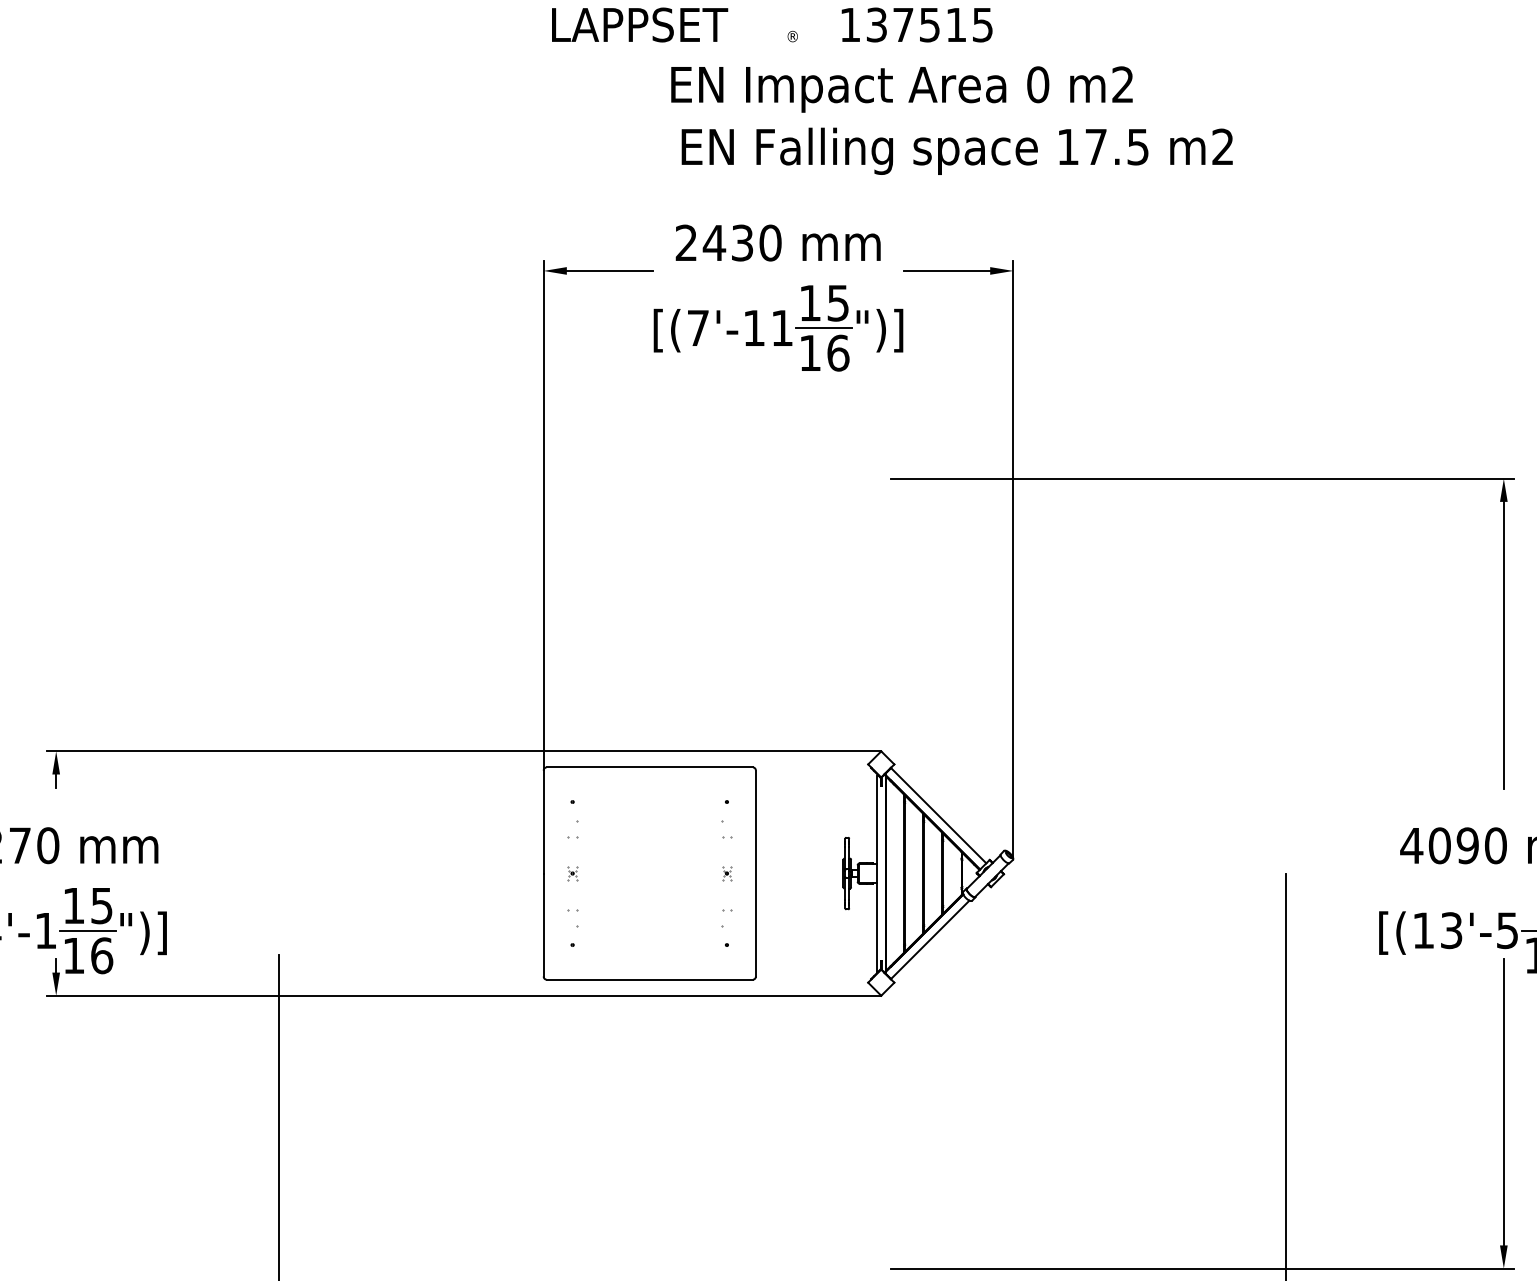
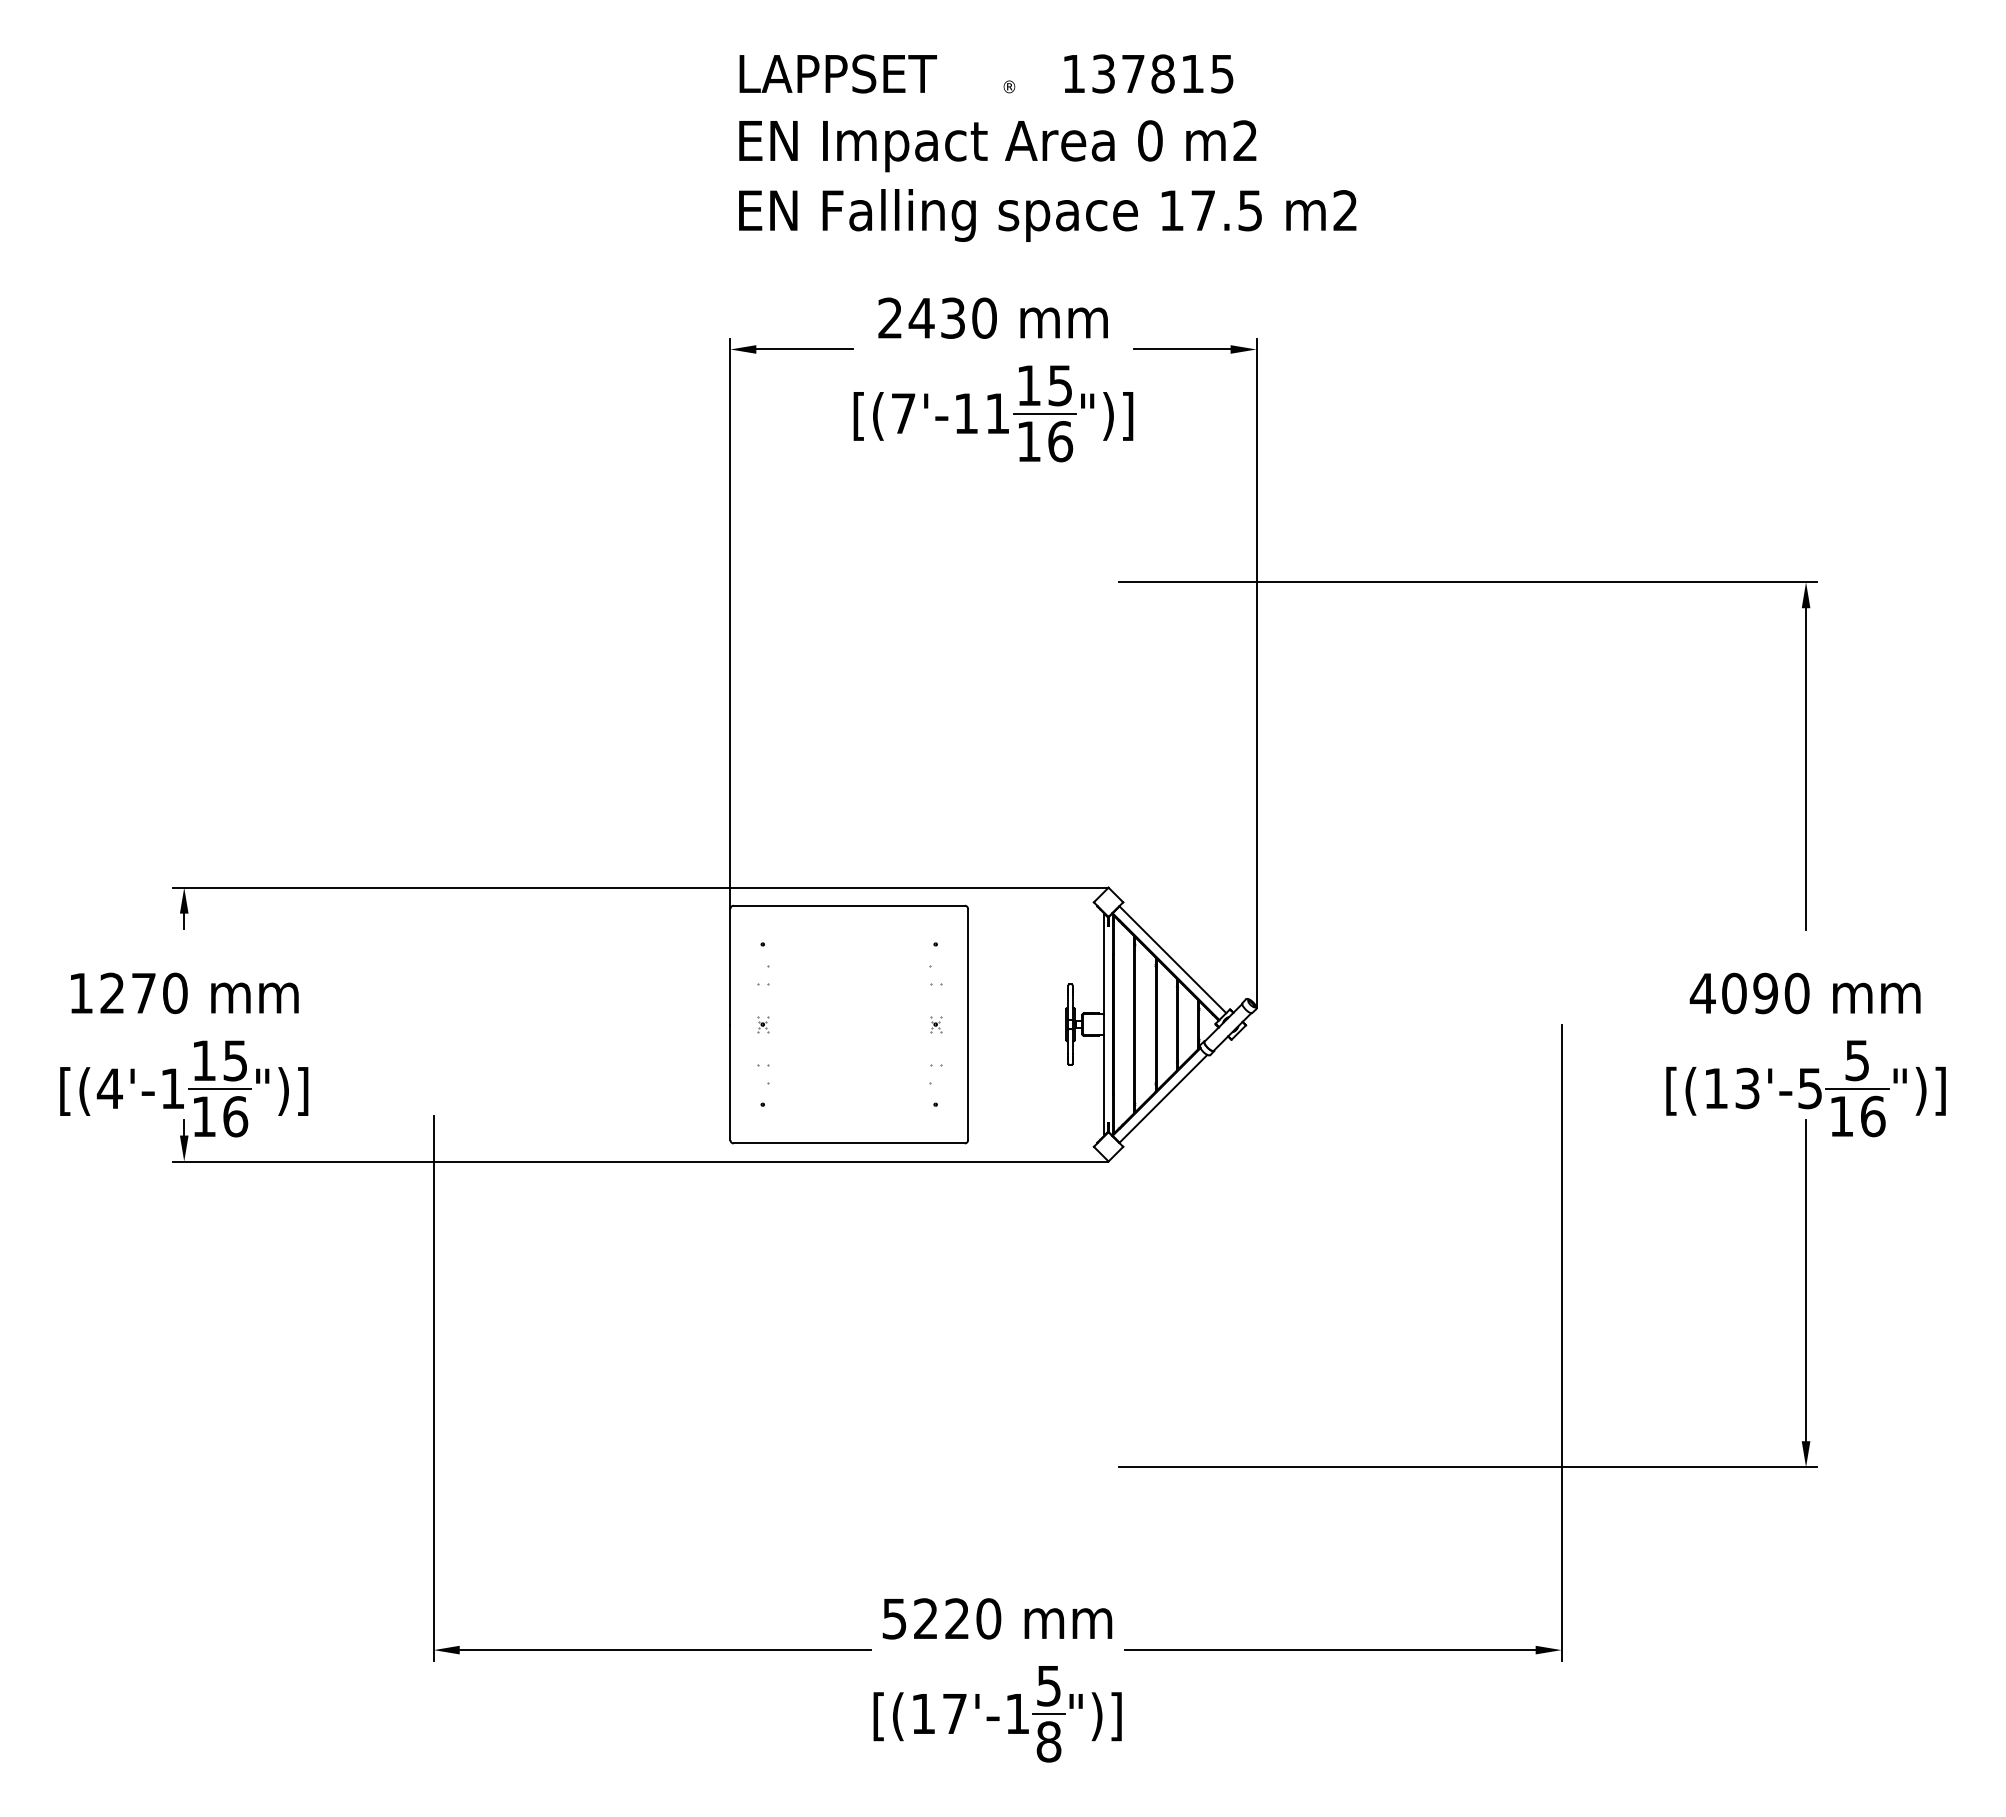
text: (929, 24) -> (1162, 73), 137515 -> 137815
text: (901, 89) -> (997, 146), moved
text: (957, 151) -> (1047, 215), moved

